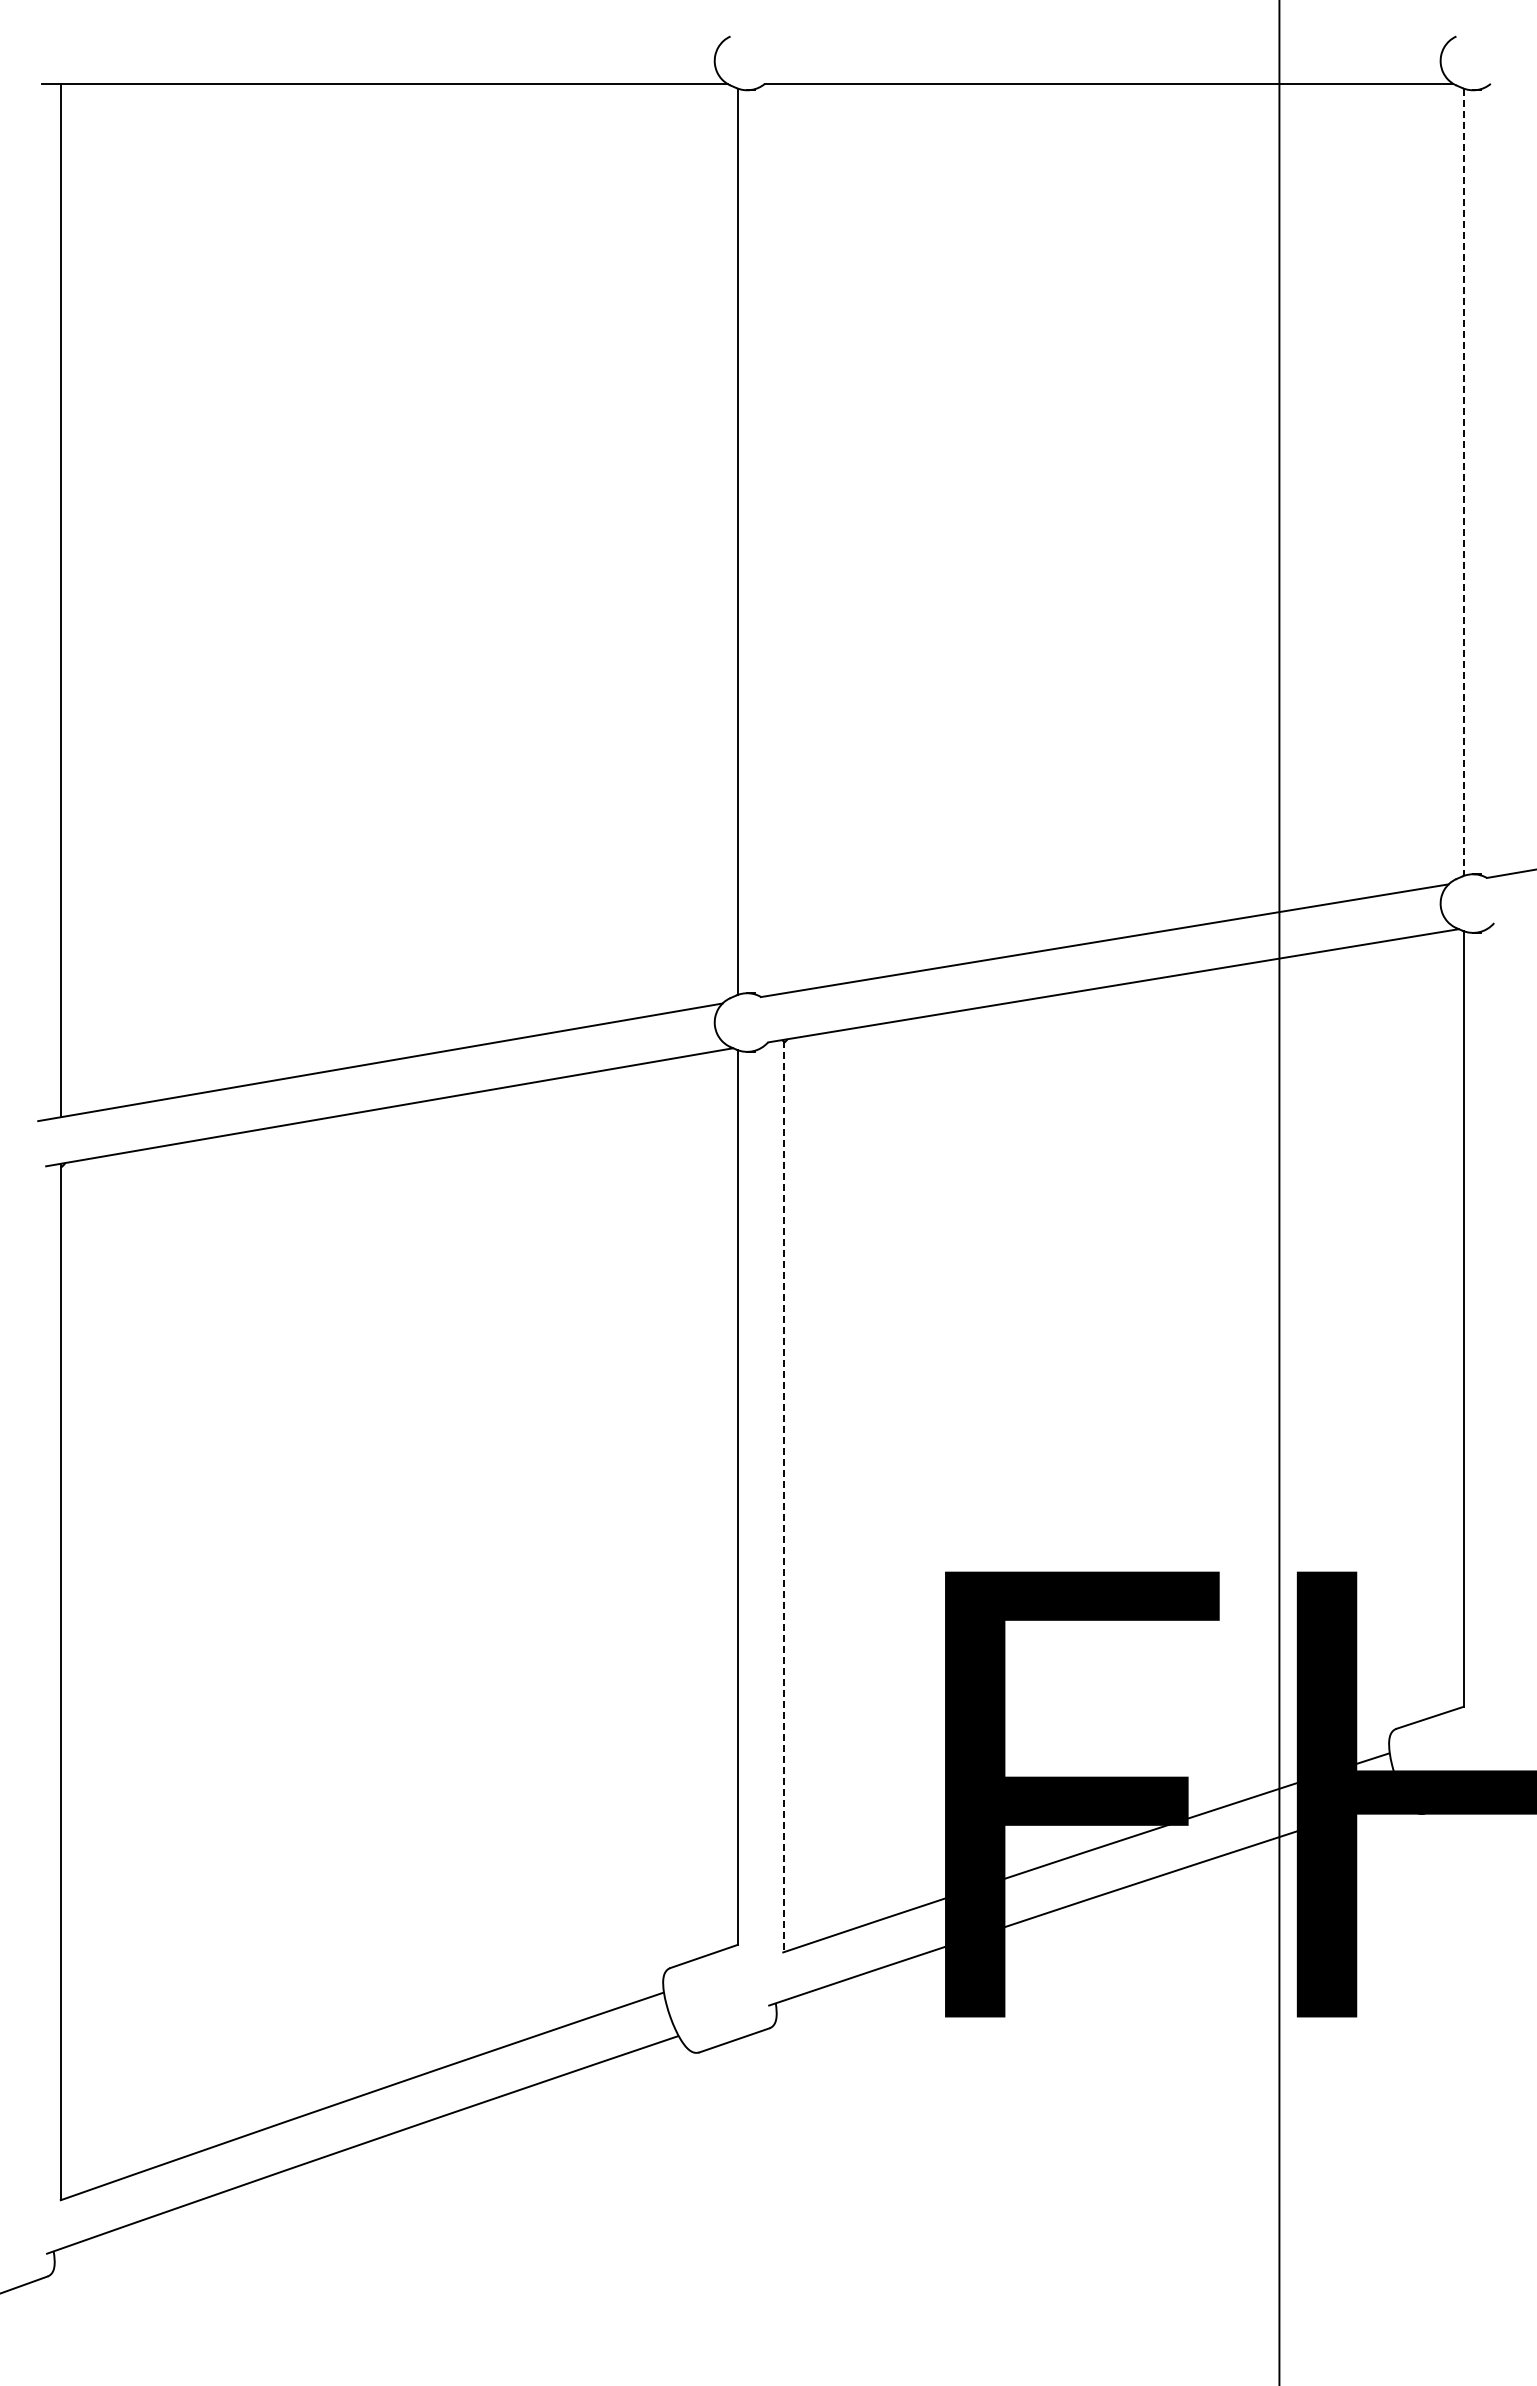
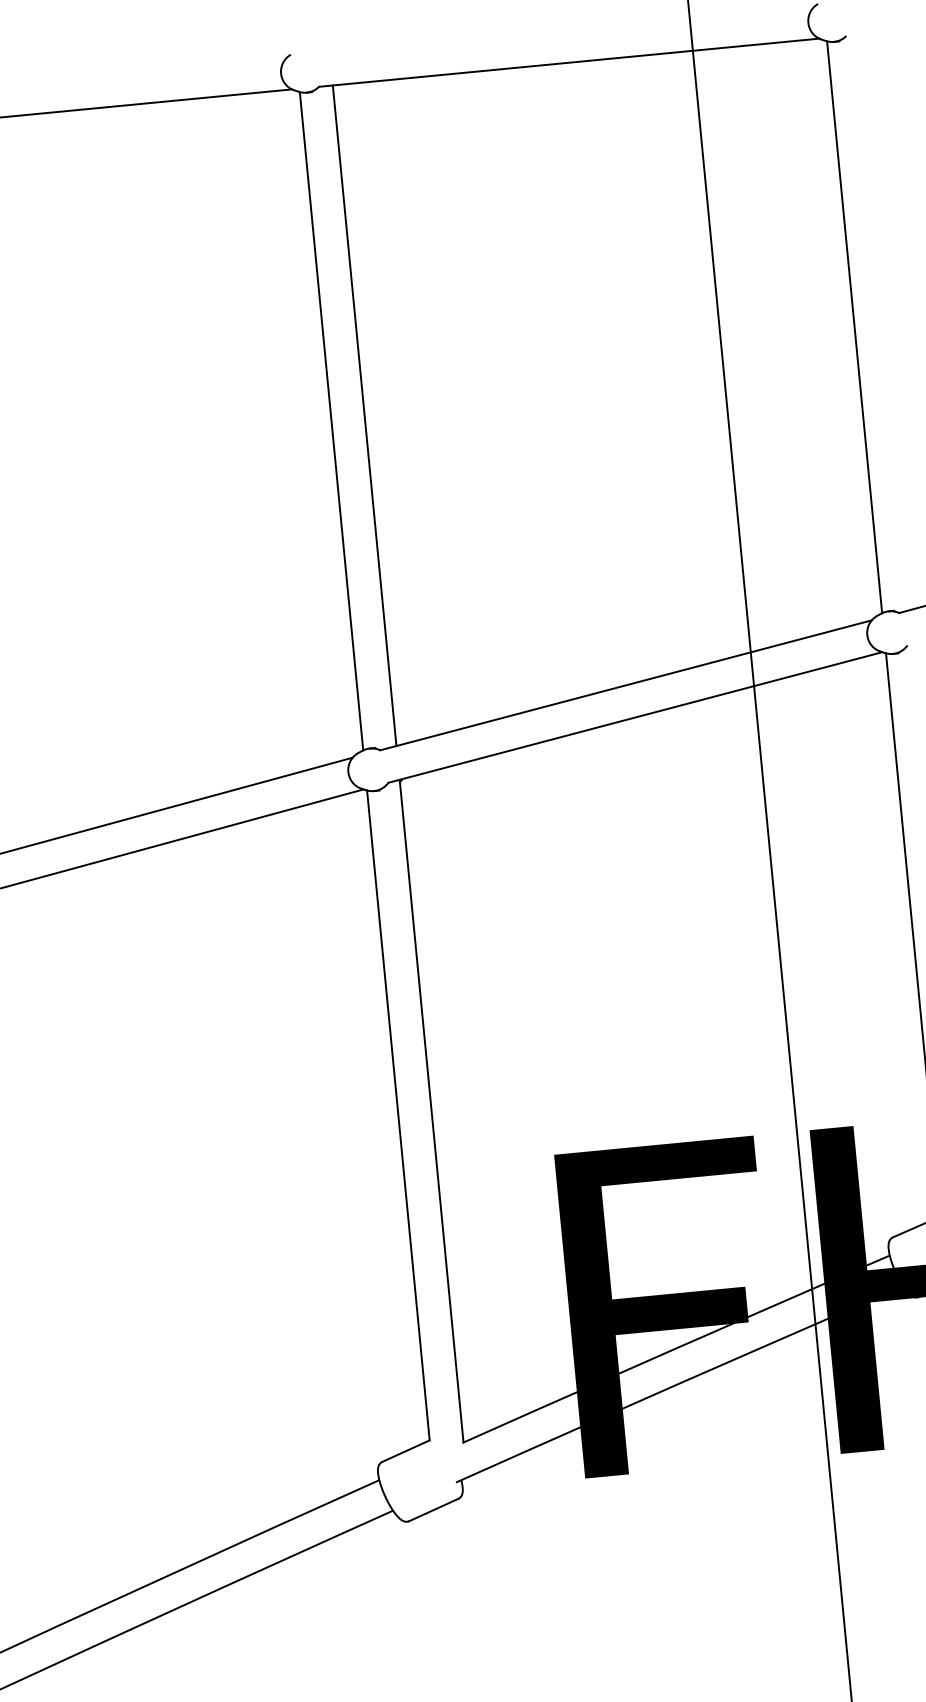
line: (1463, 482) -> (854, 327), dashed -> solid
line: (783, 538) -> (364, 415), added
line: (783, 1496) -> (431, 1111), dashed -> solid

